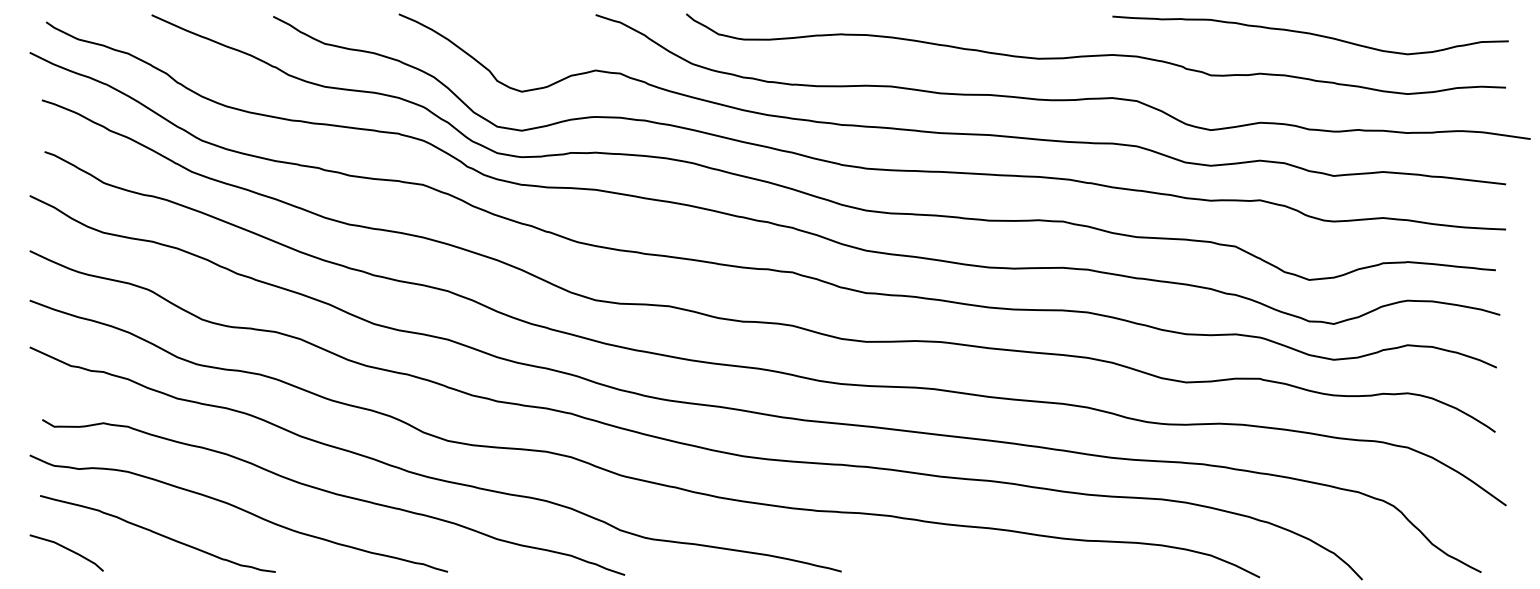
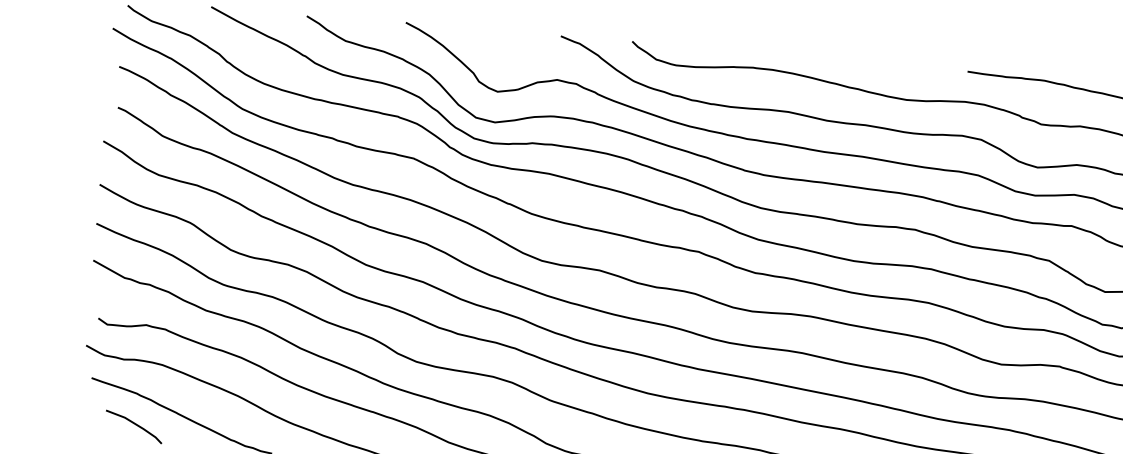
line: (68, 550) -> (135, 425), moved

